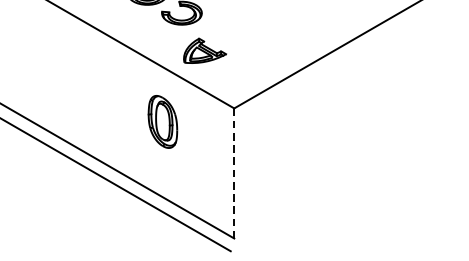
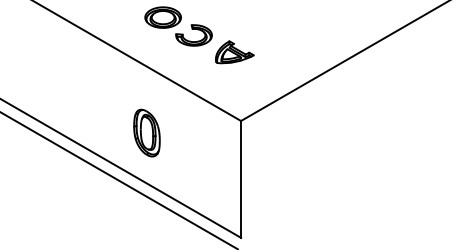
part: (204, 51) -> (234, 52), moved
part: (162, 121) -> (146, 132), moved
line: (234, 173) -> (241, 179), dashed -> solid

